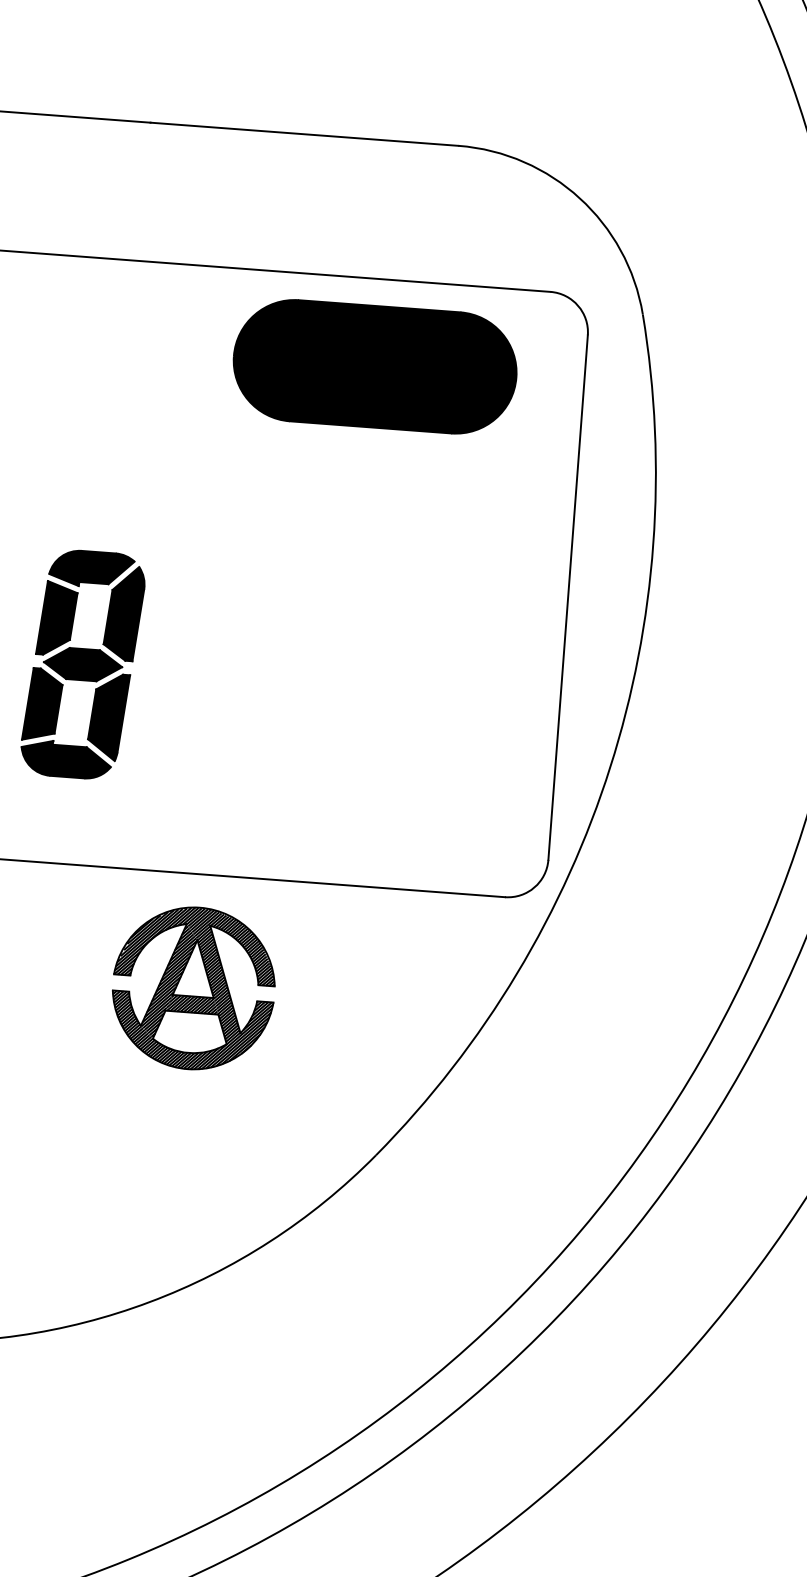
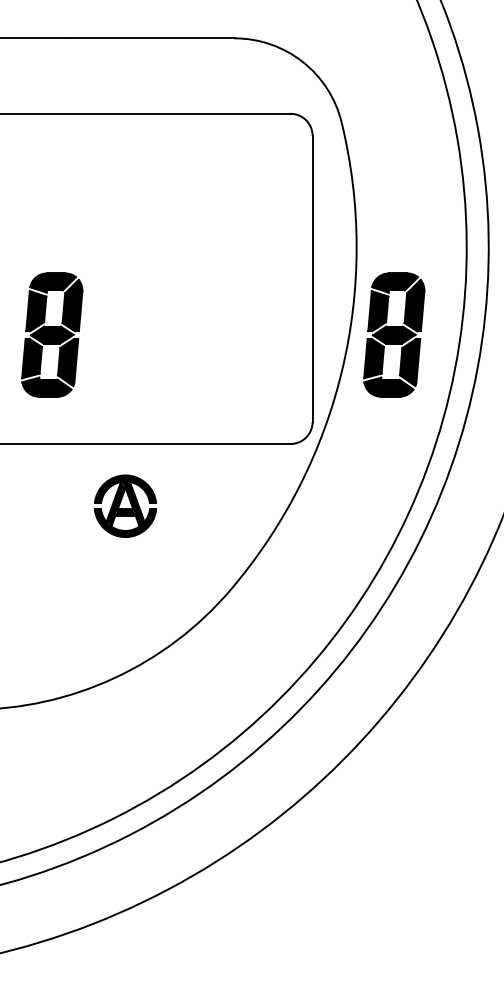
part: (375, 366) -> (198, 161), removed
part: (710, 710) -> (394, 334), added
part: (193, 988) -> (125, 506), size x0.7

